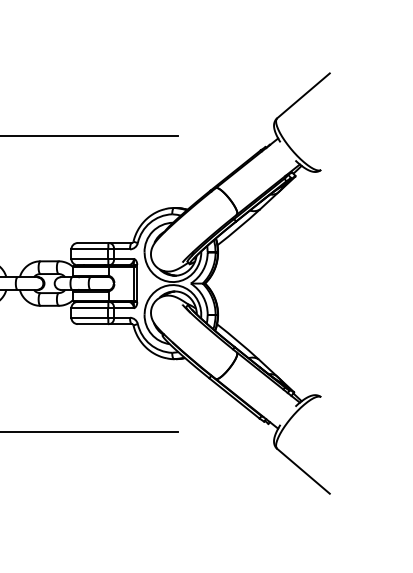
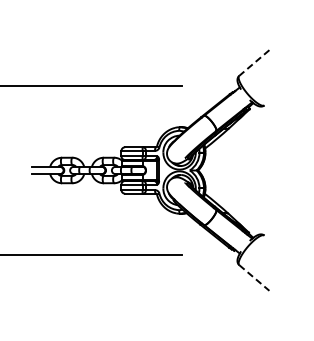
line: (303, 96) -> (254, 63), solid -> dashed
line: (303, 470) -> (254, 277), solid -> dashed

